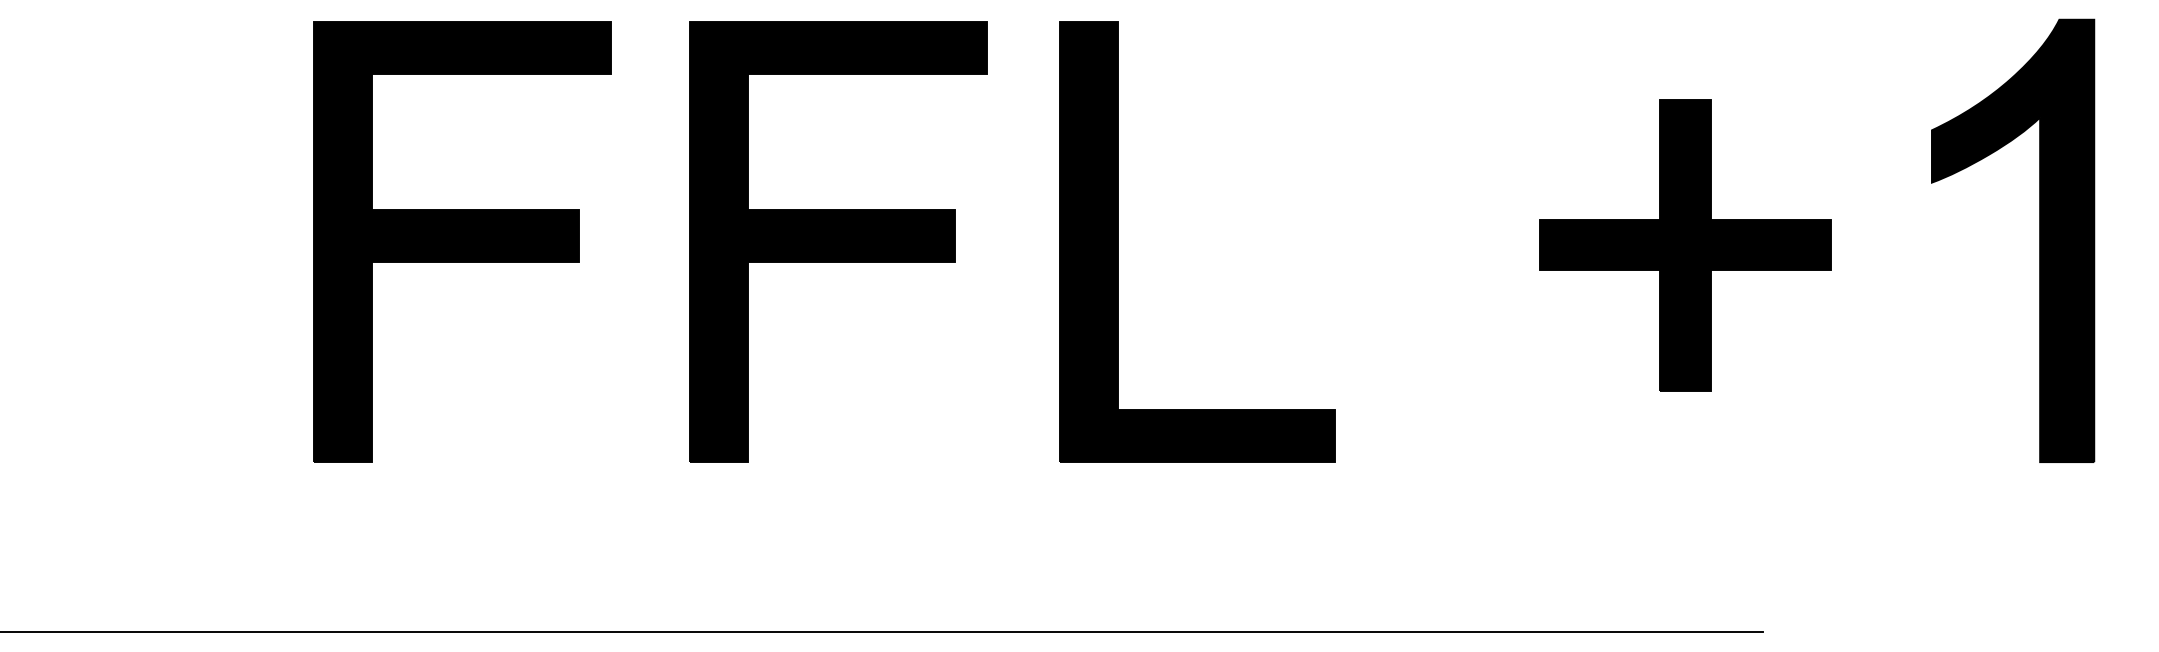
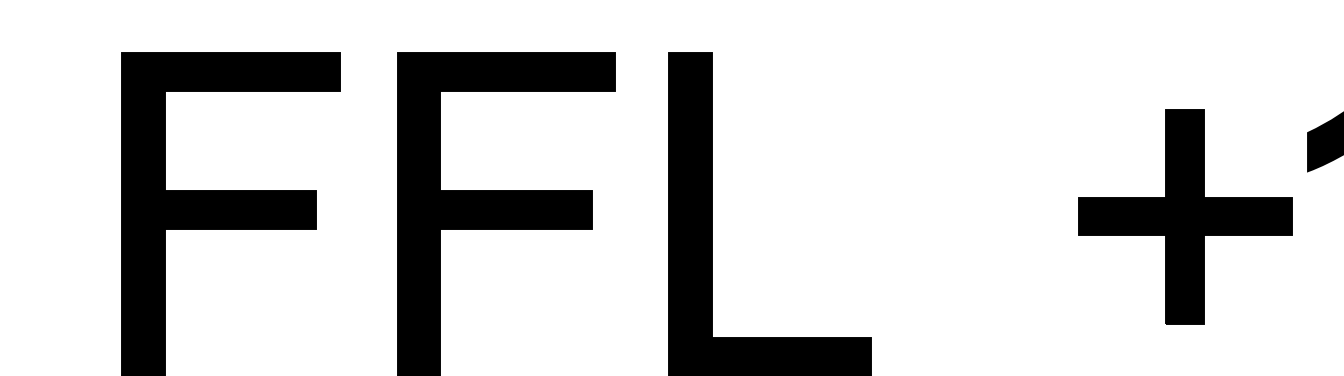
part: (1685, 245) -> (1185, 217), moved

